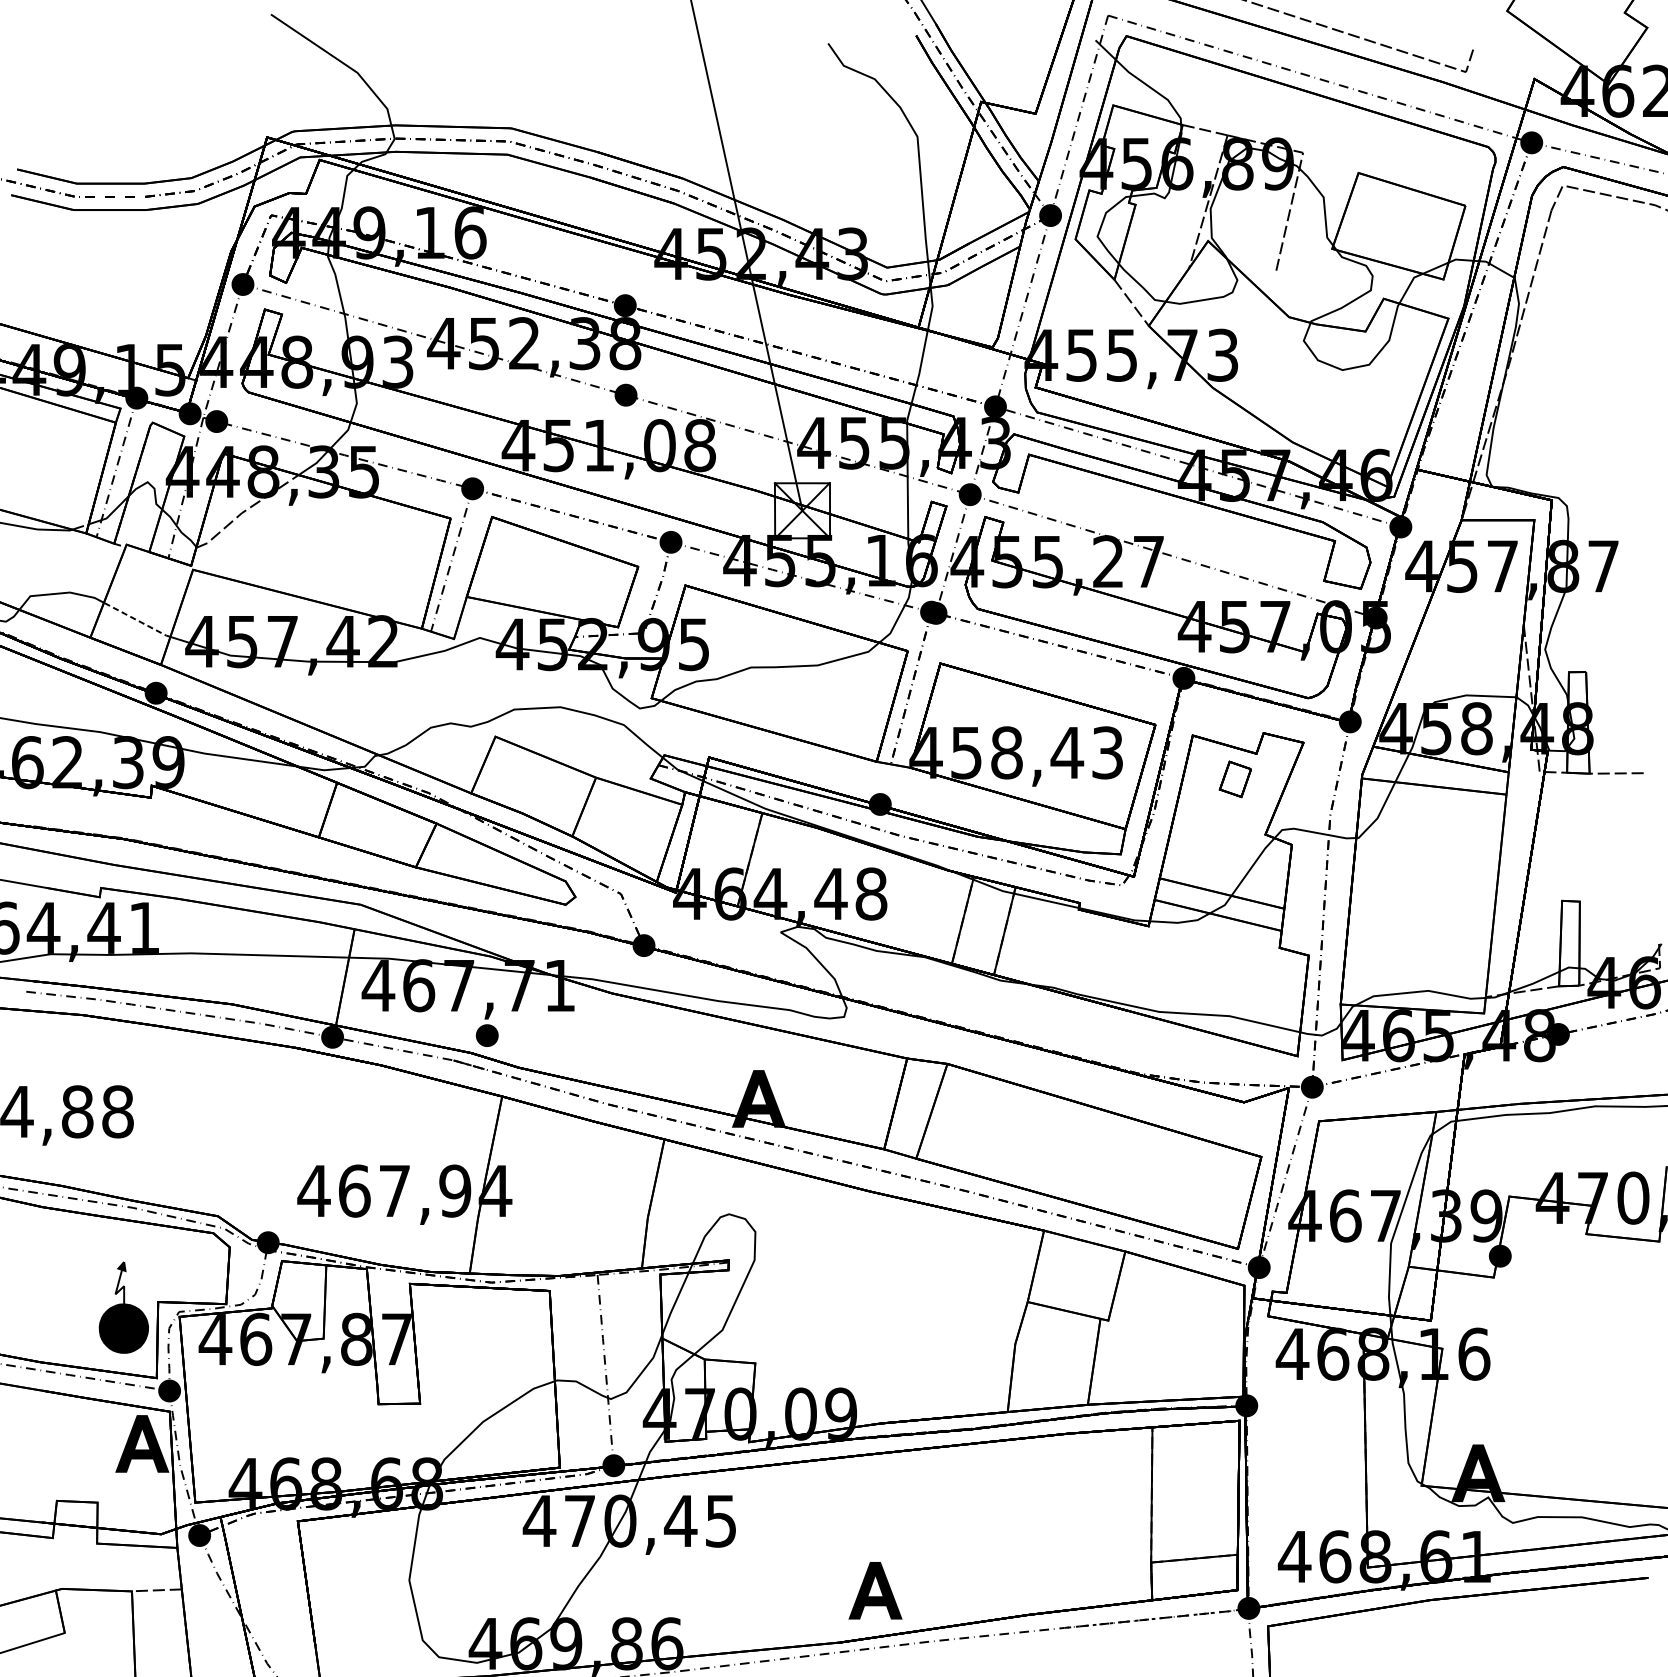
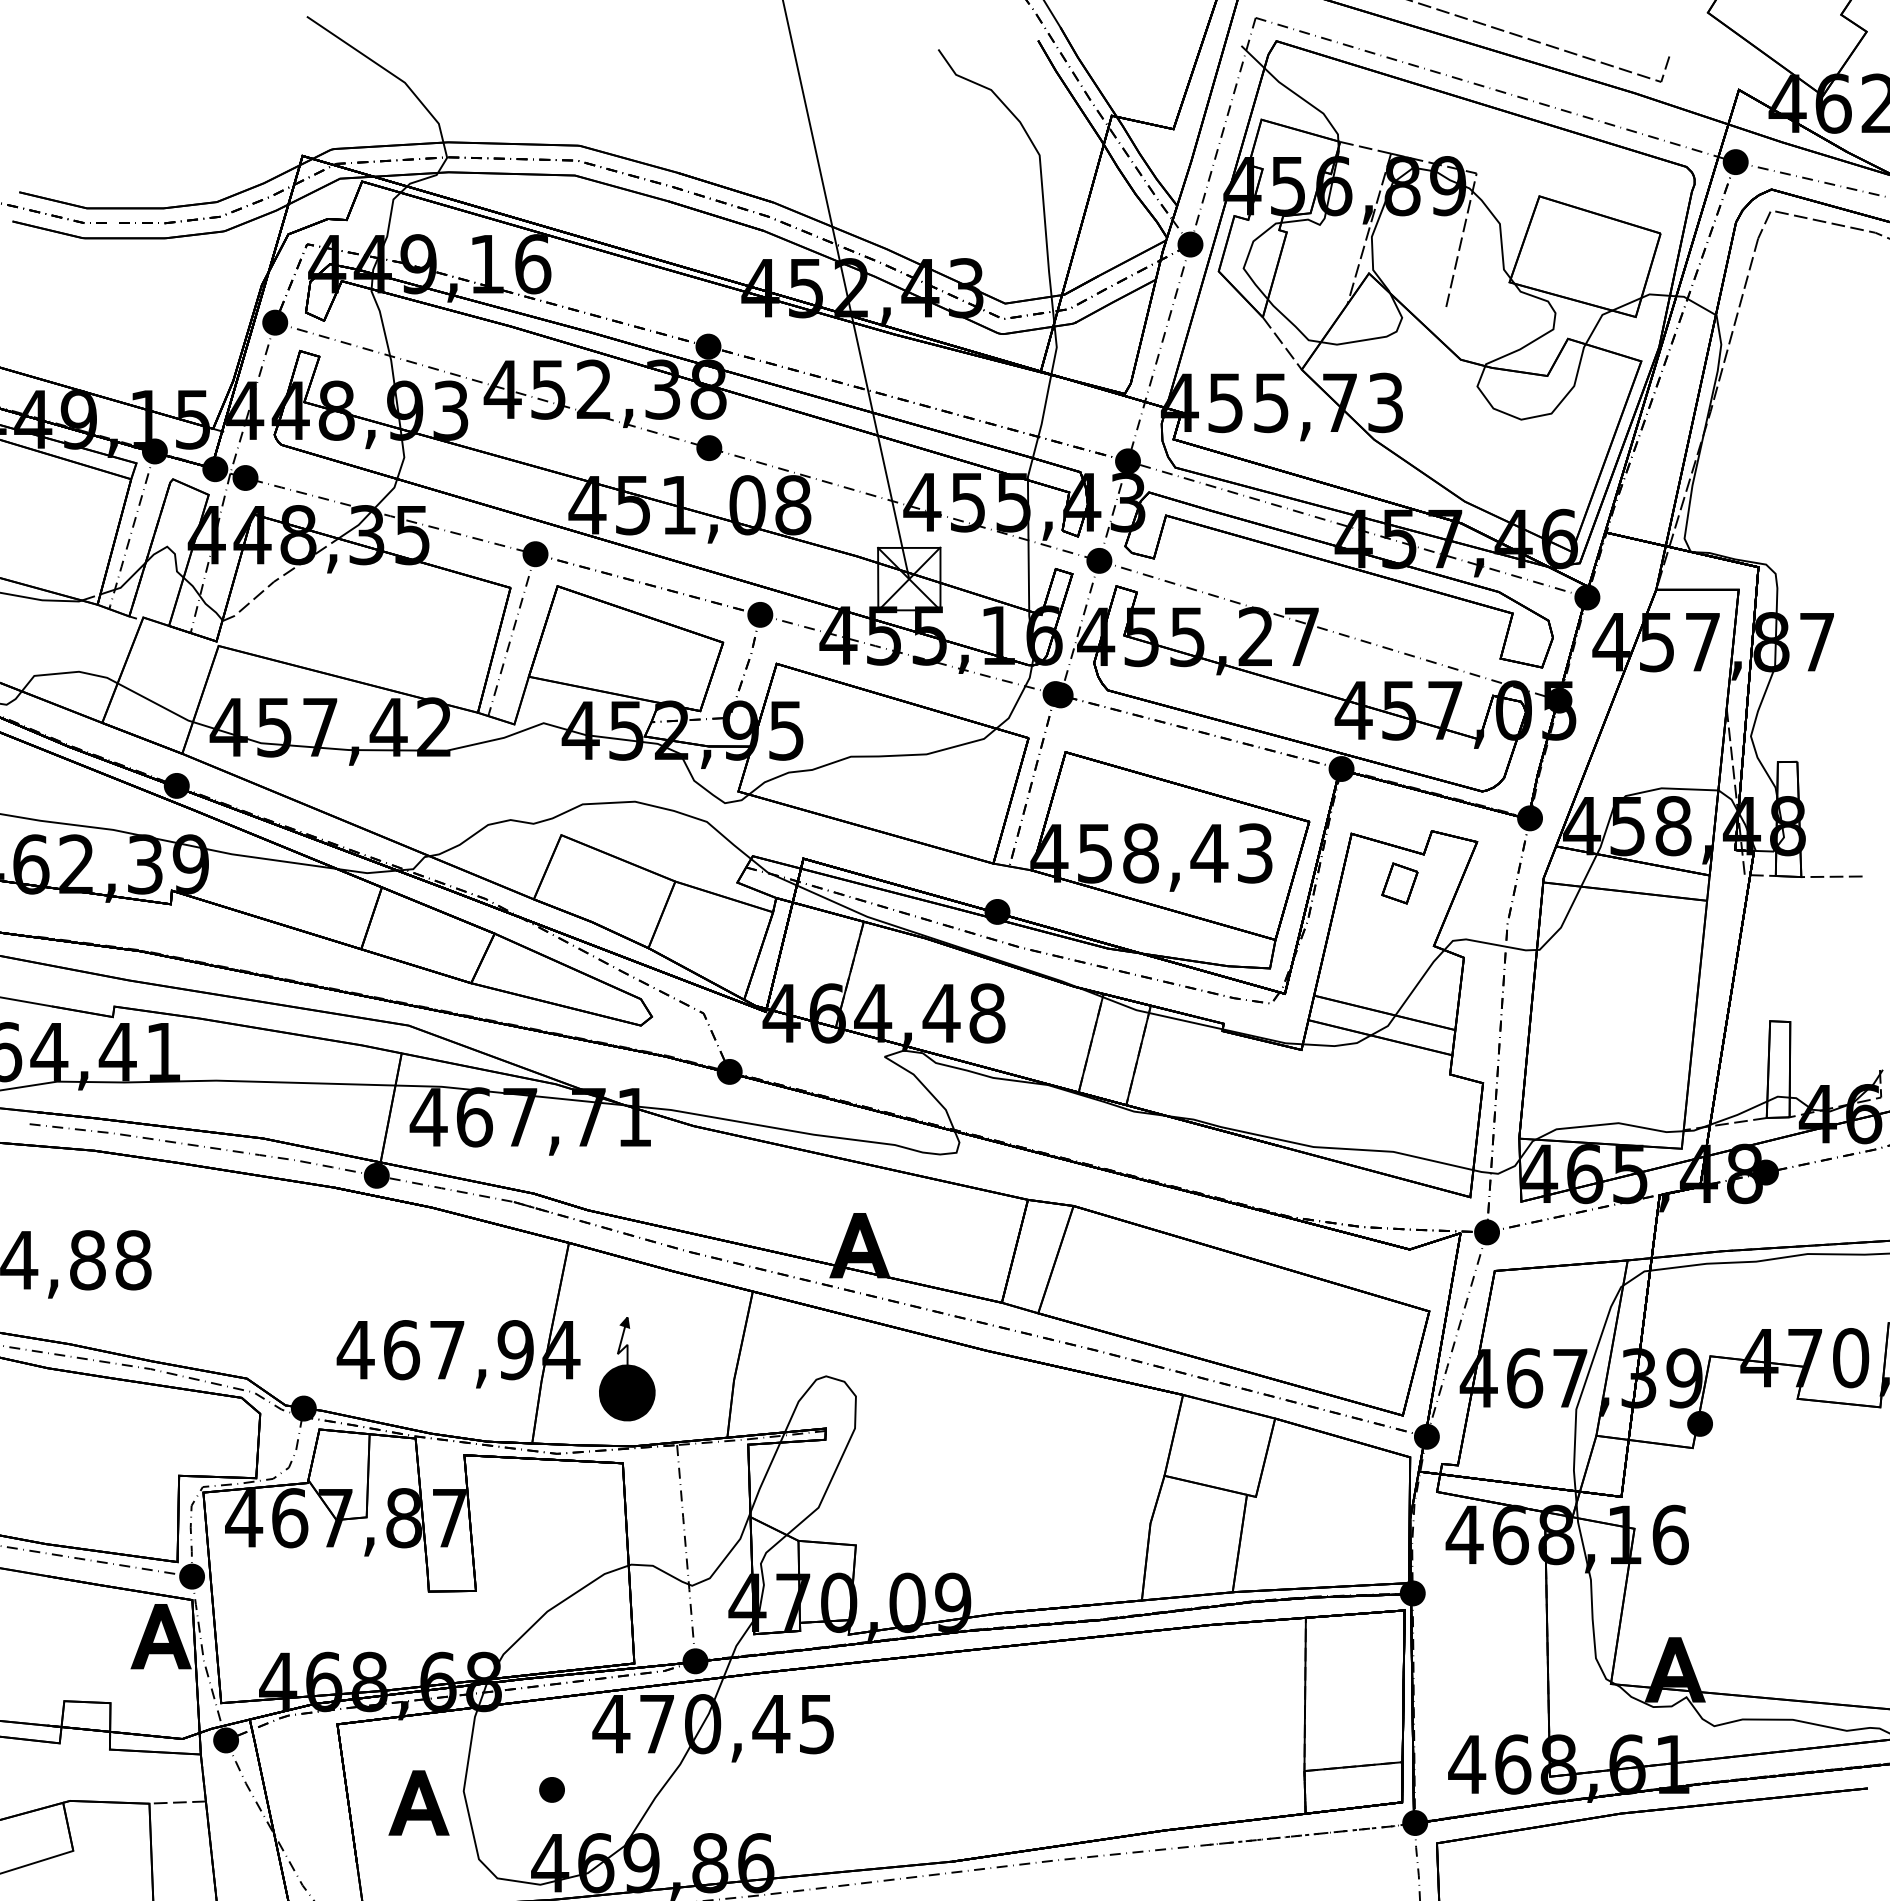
line: (137, 620) -> (155, 703), dashed -> solid
part: (486, 1035) -> (551, 1789), moved
part: (124, 1307) -> (627, 1369), moved
part: (875, 1590) -> (418, 1802), moved

